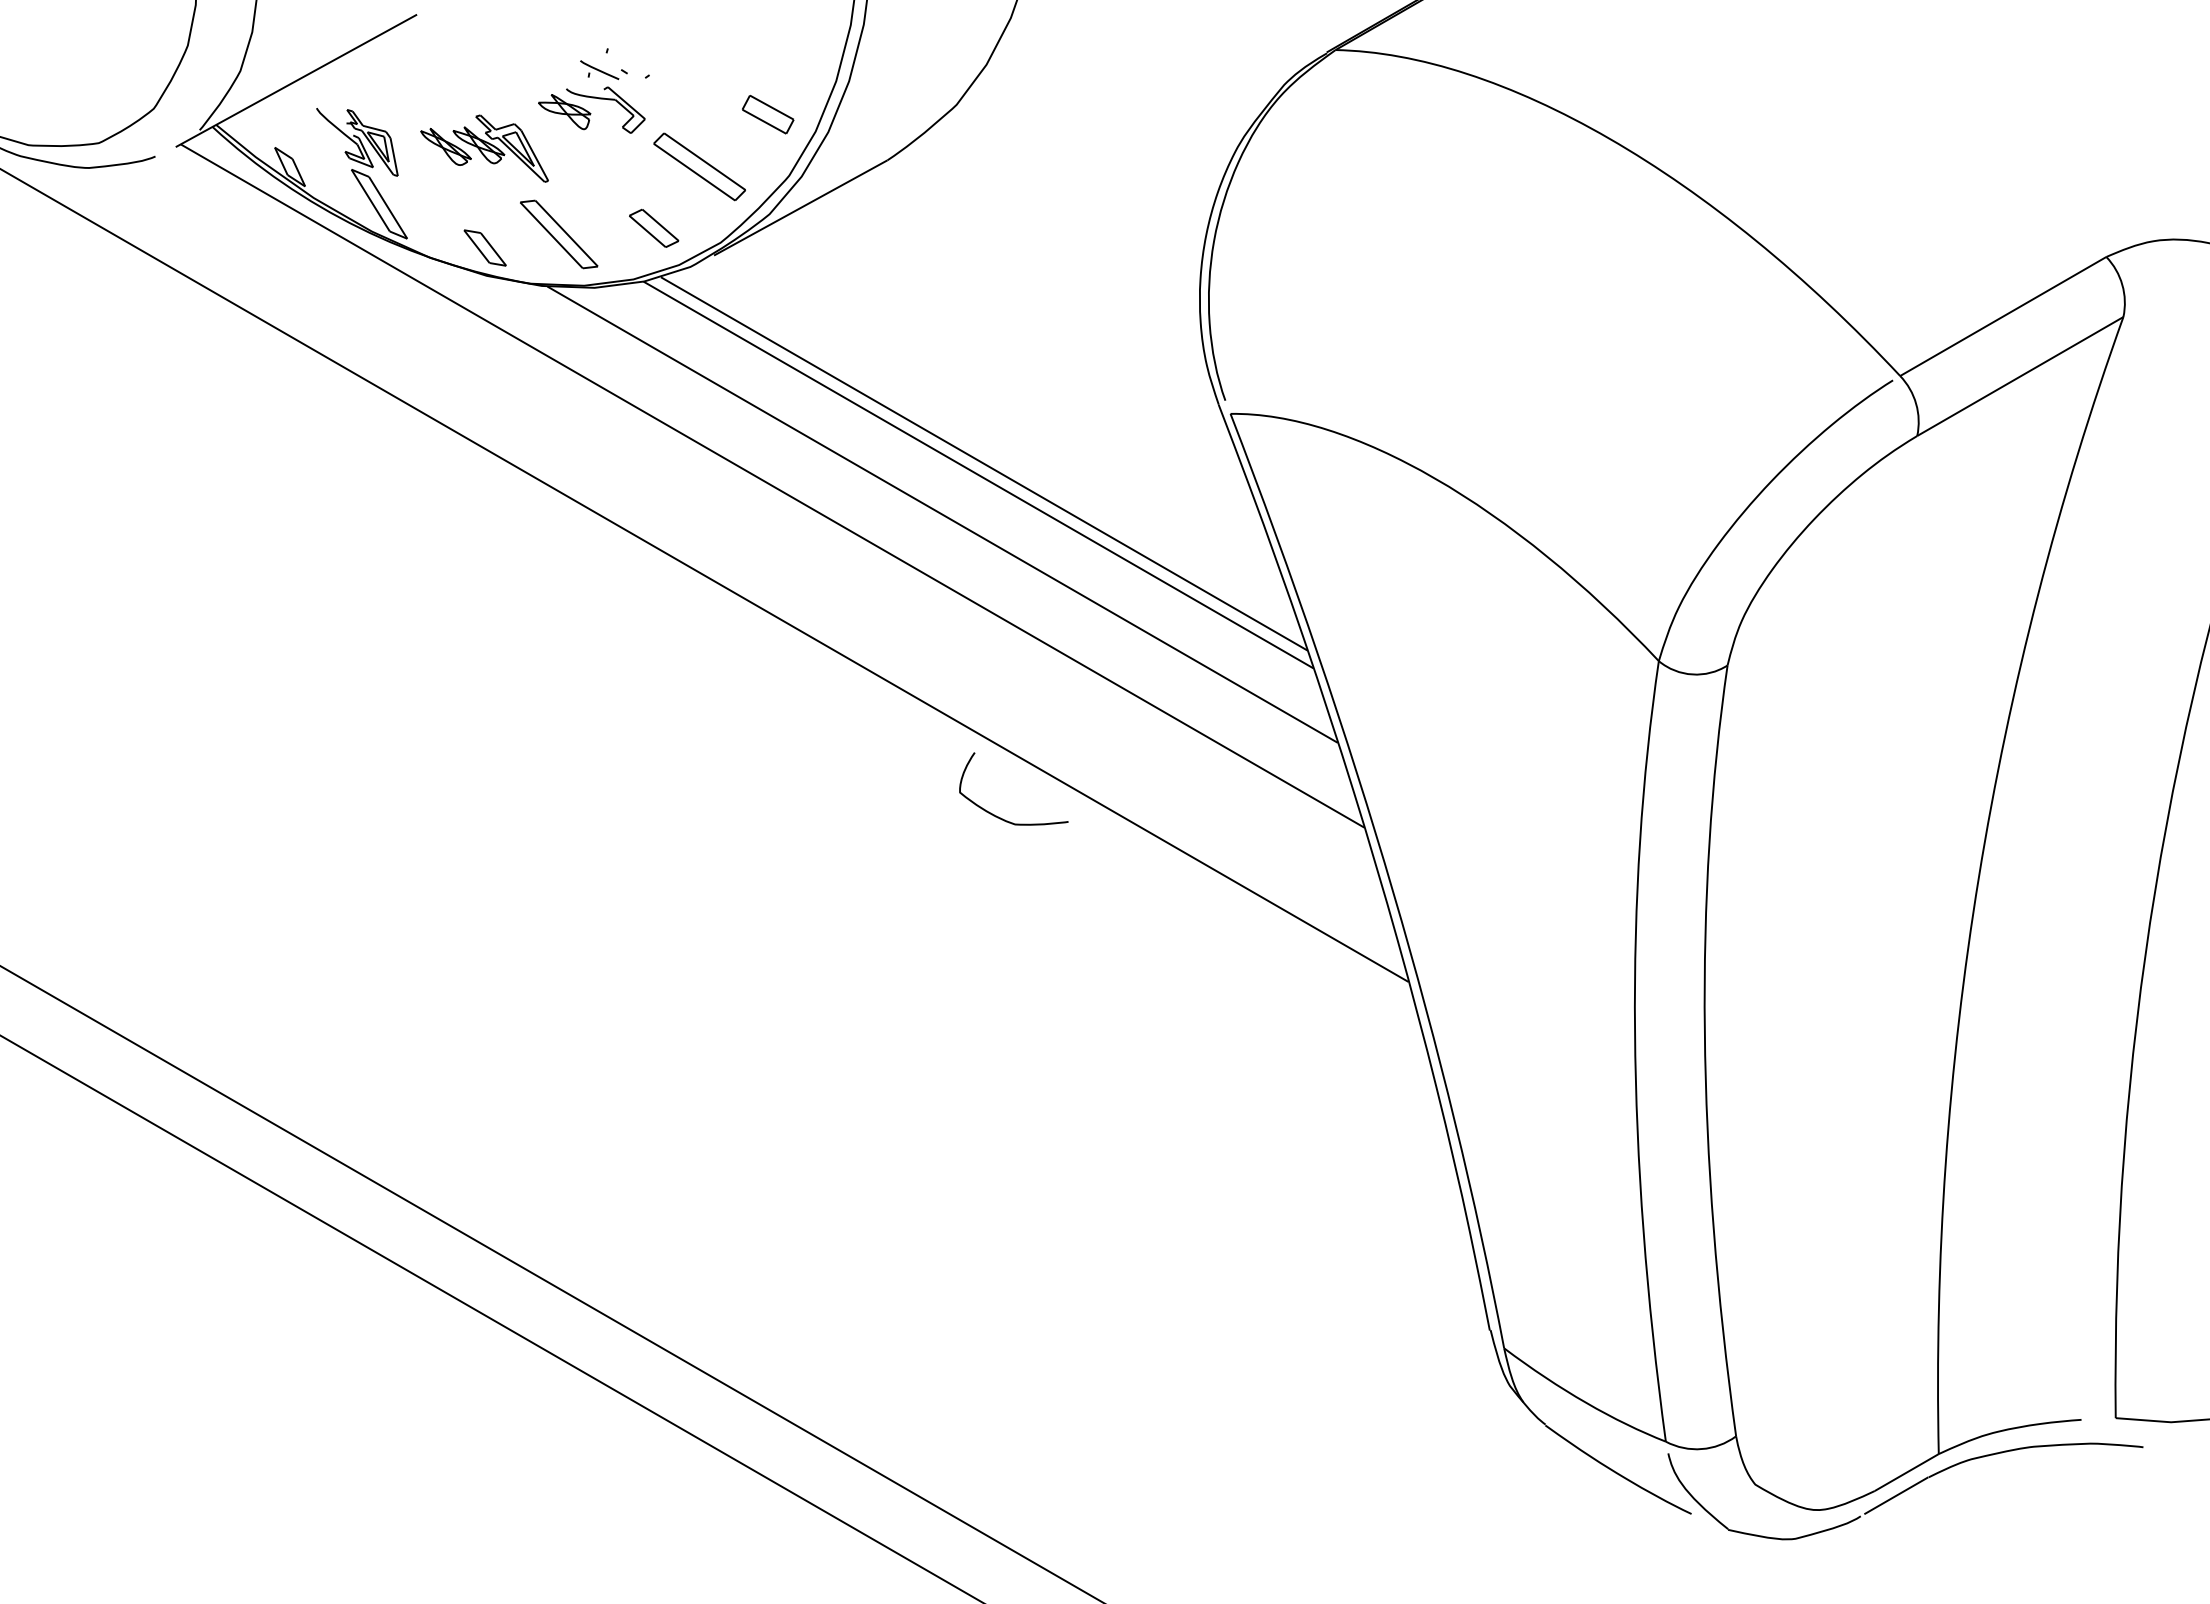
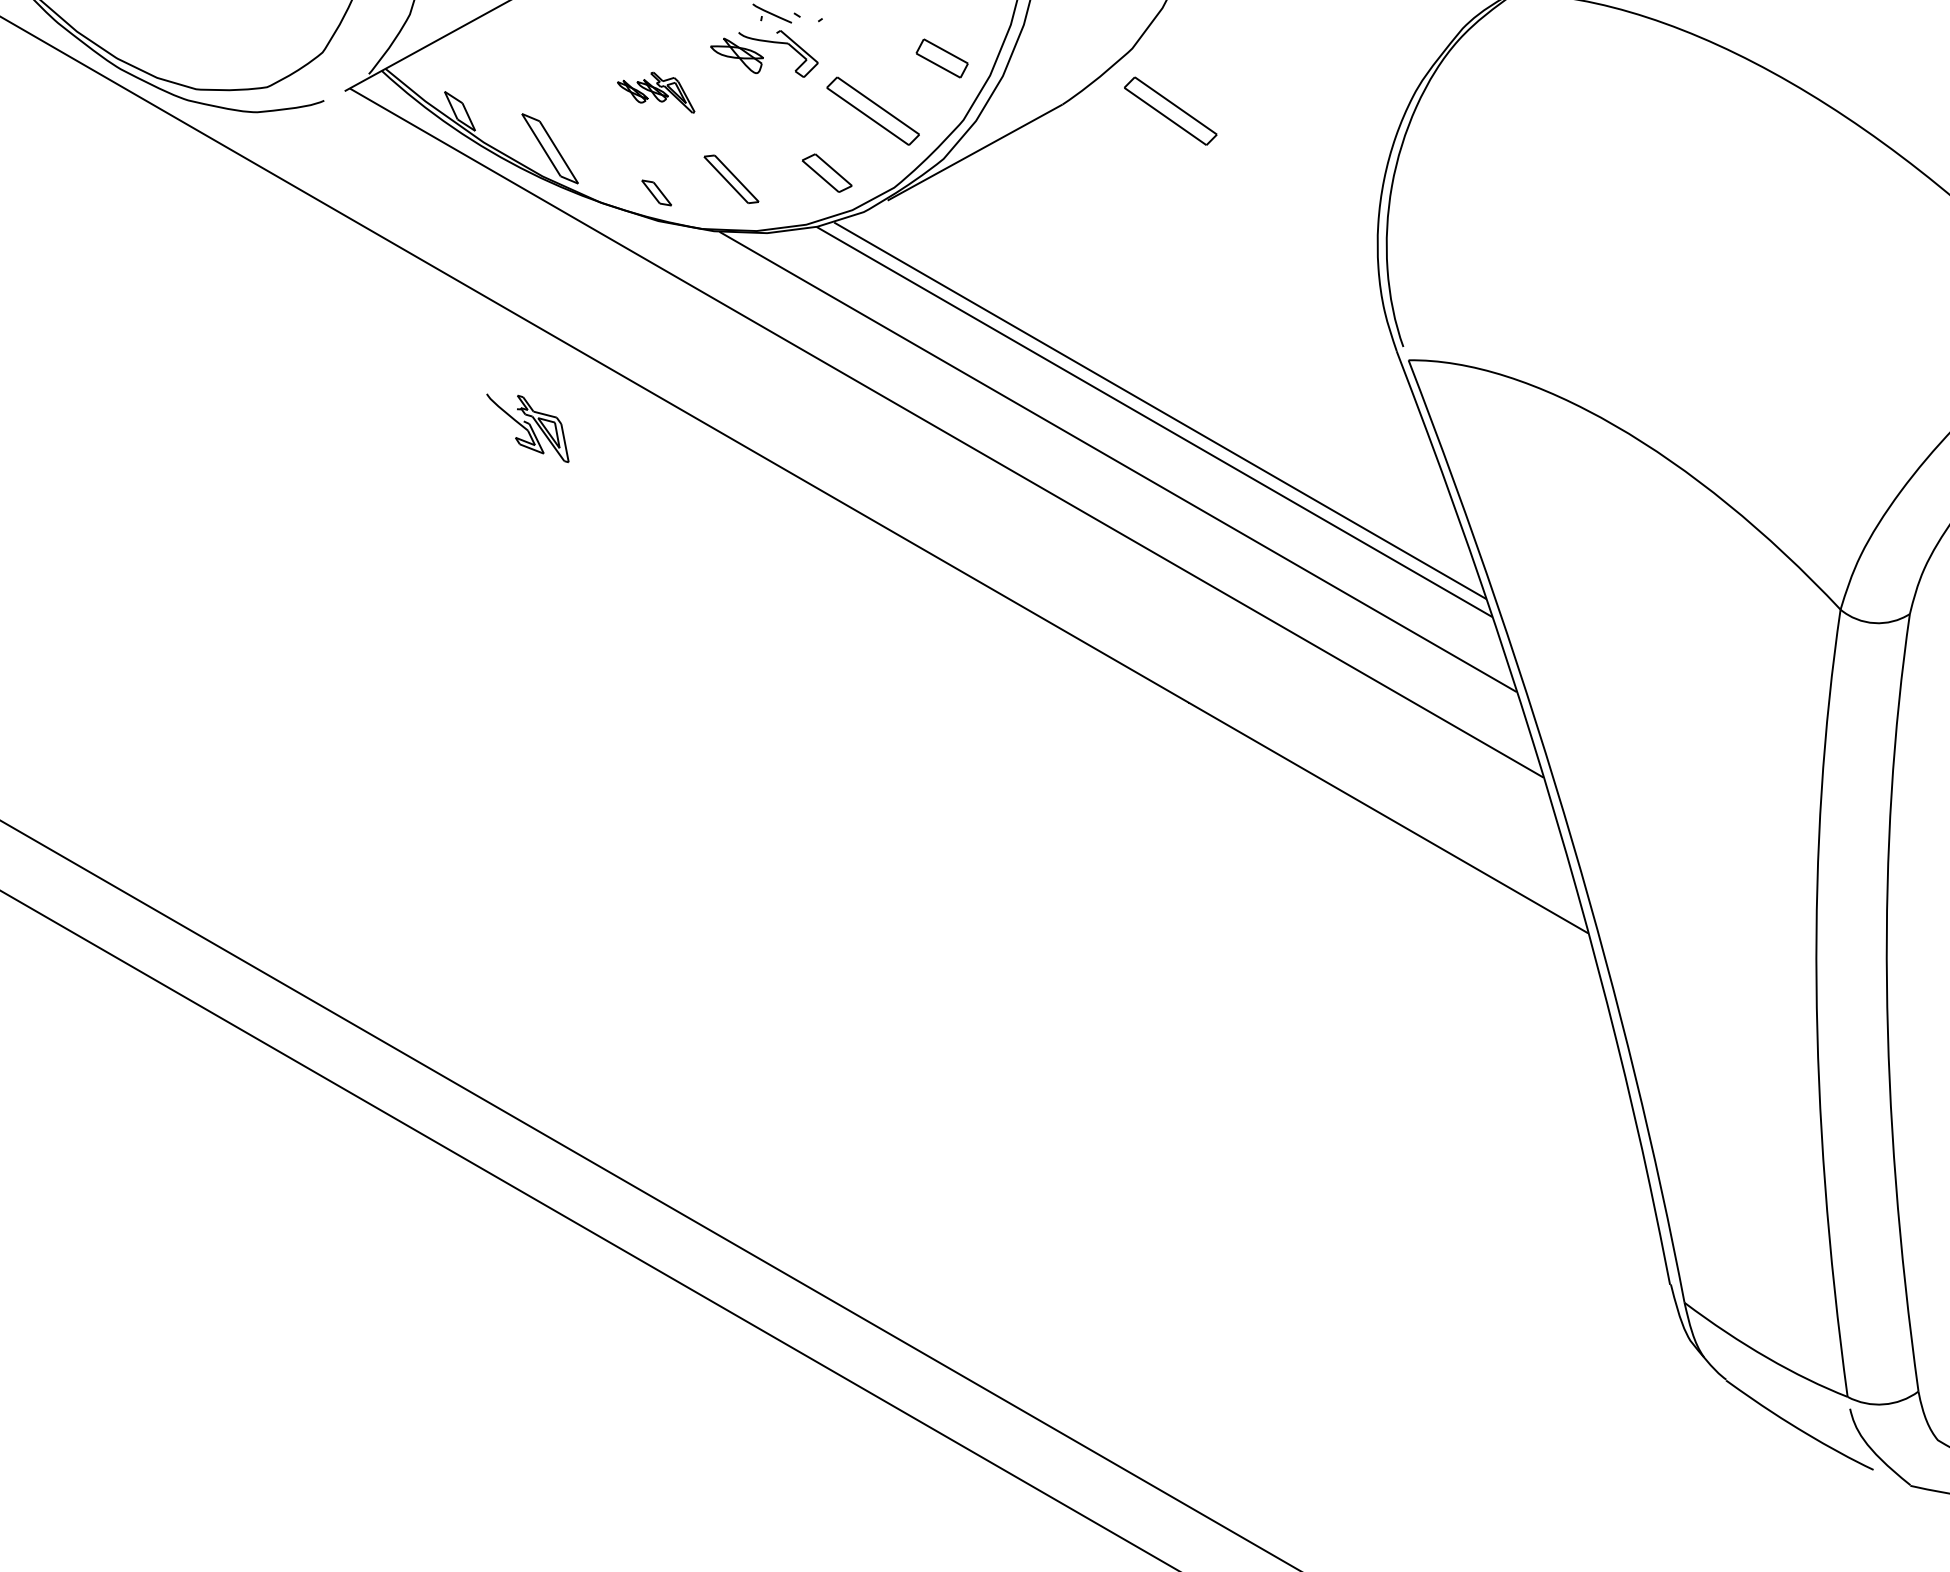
part: (357, 142) -> (528, 428), moved
part: (484, 148) -> (656, 92), size x0.6
part: (994, 166) -> (1170, 110), added
part: (559, 234) -> (731, 179), size x0.7
part: (484, 247) -> (656, 192), size x0.7
part: (998, 816) -> (1174, 766), removed

